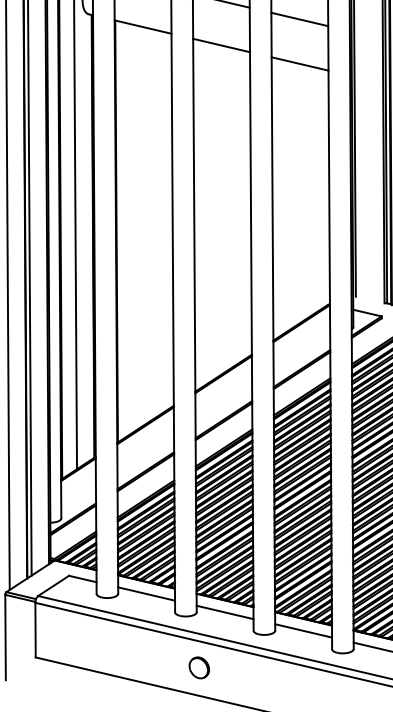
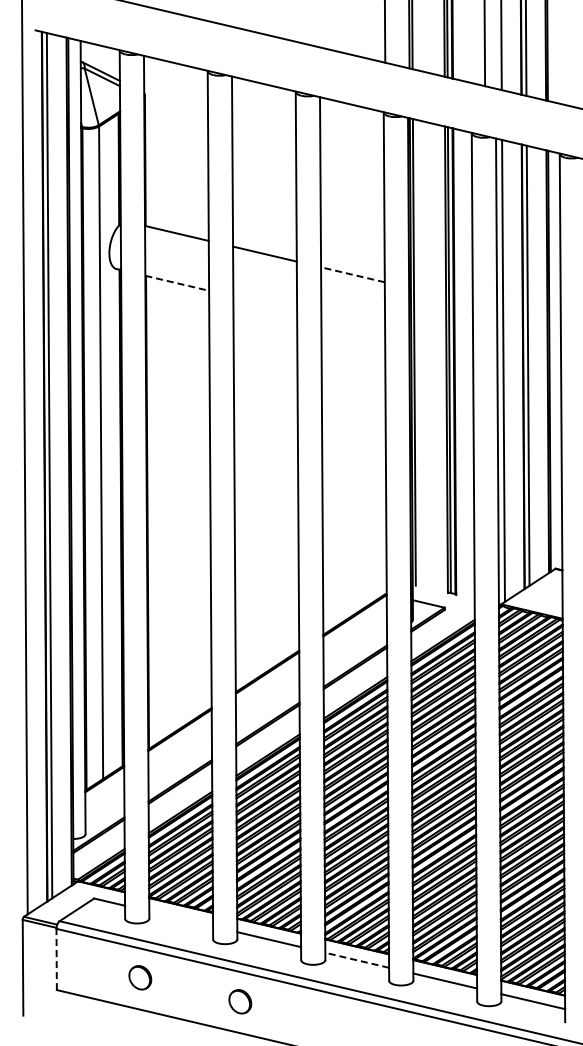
line: (299, 19) -> (352, 274), solid -> dashed
line: (143, 27) -> (177, 283), solid -> dashed
line: (221, 45) -> (265, 303), removed
line: (300, 63) -> (353, 324), removed
line: (146, 593) -> (181, 918), removed
line: (35, 630) -> (56, 959), solid -> dashed
line: (303, 631) -> (357, 960), solid -> dashed
part: (110, 646) -> (140, 977), added

